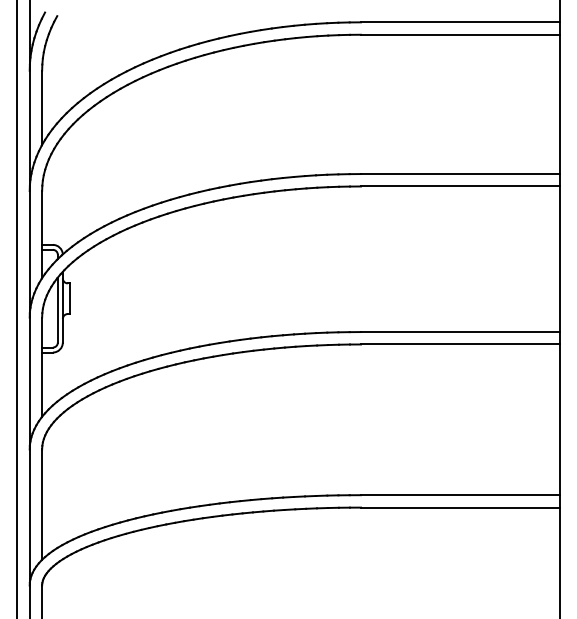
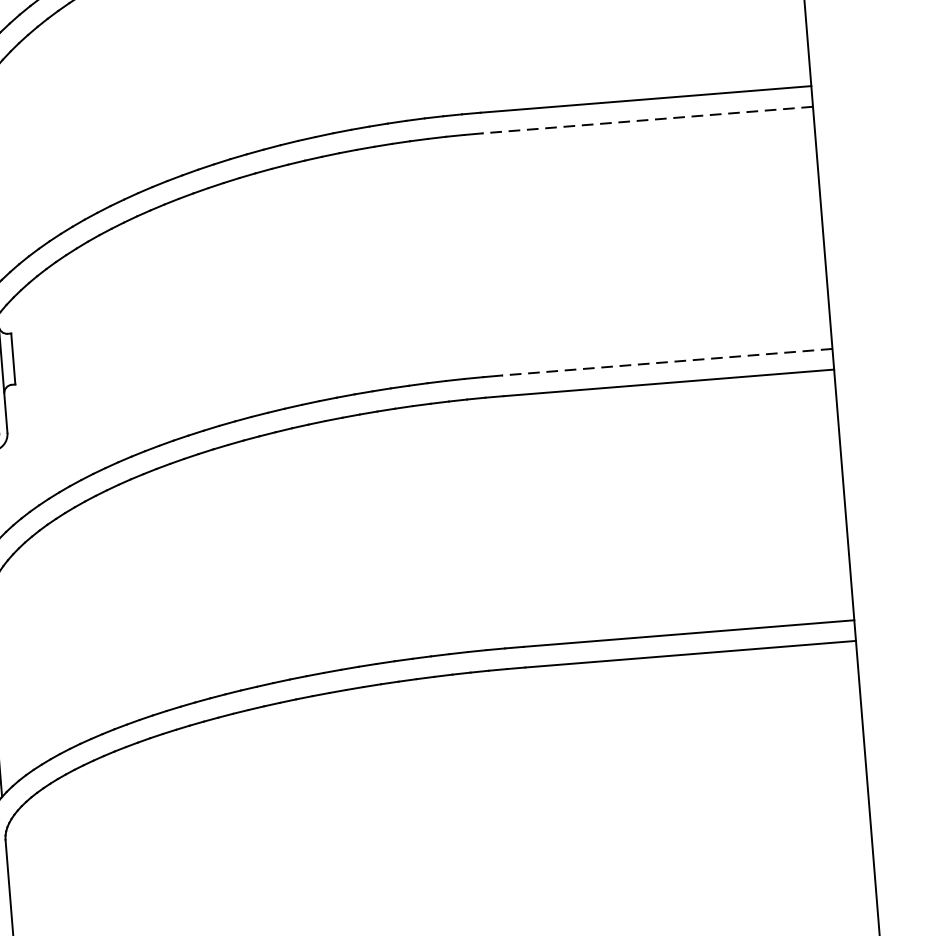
line: (459, 186) -> (646, 120), solid -> dashed
line: (459, 332) -> (665, 363), solid -> dashed

